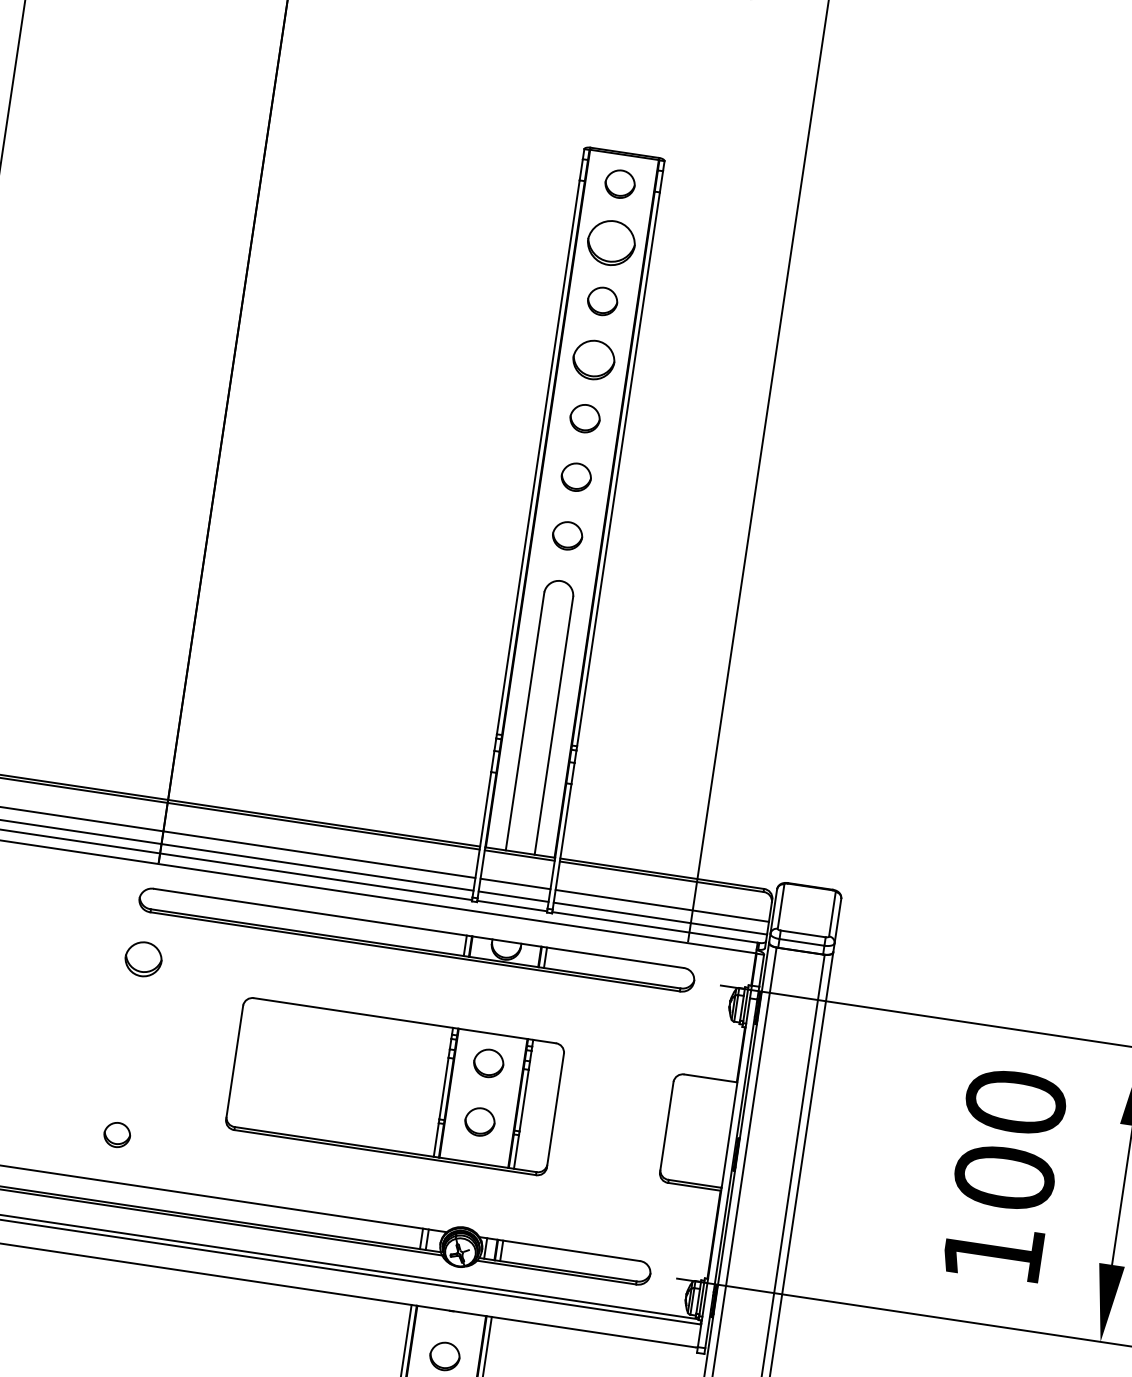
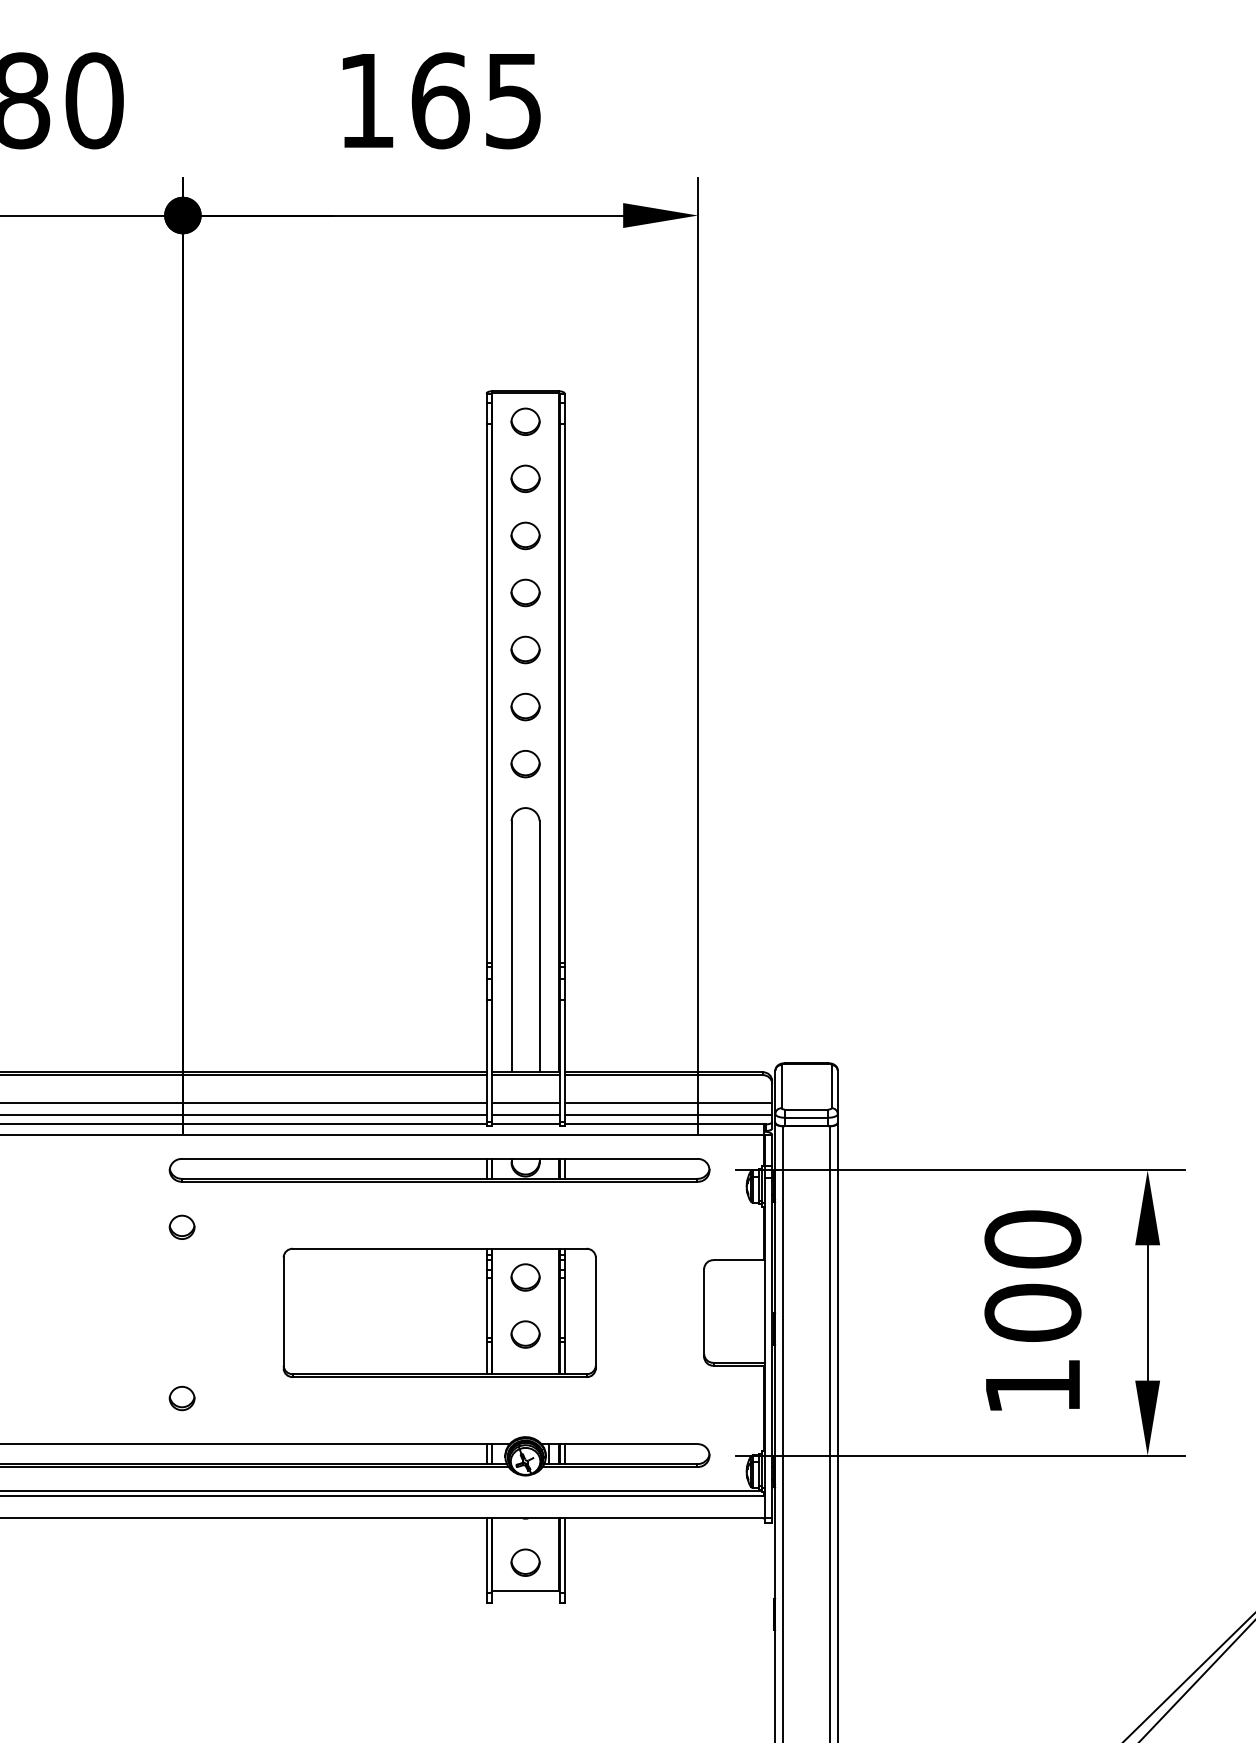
part: (611, 242) -> (525, 478), size x0.62
part: (593, 359) -> (525, 592), size x0.71
part: (142, 958) -> (181, 1226), size x0.71

